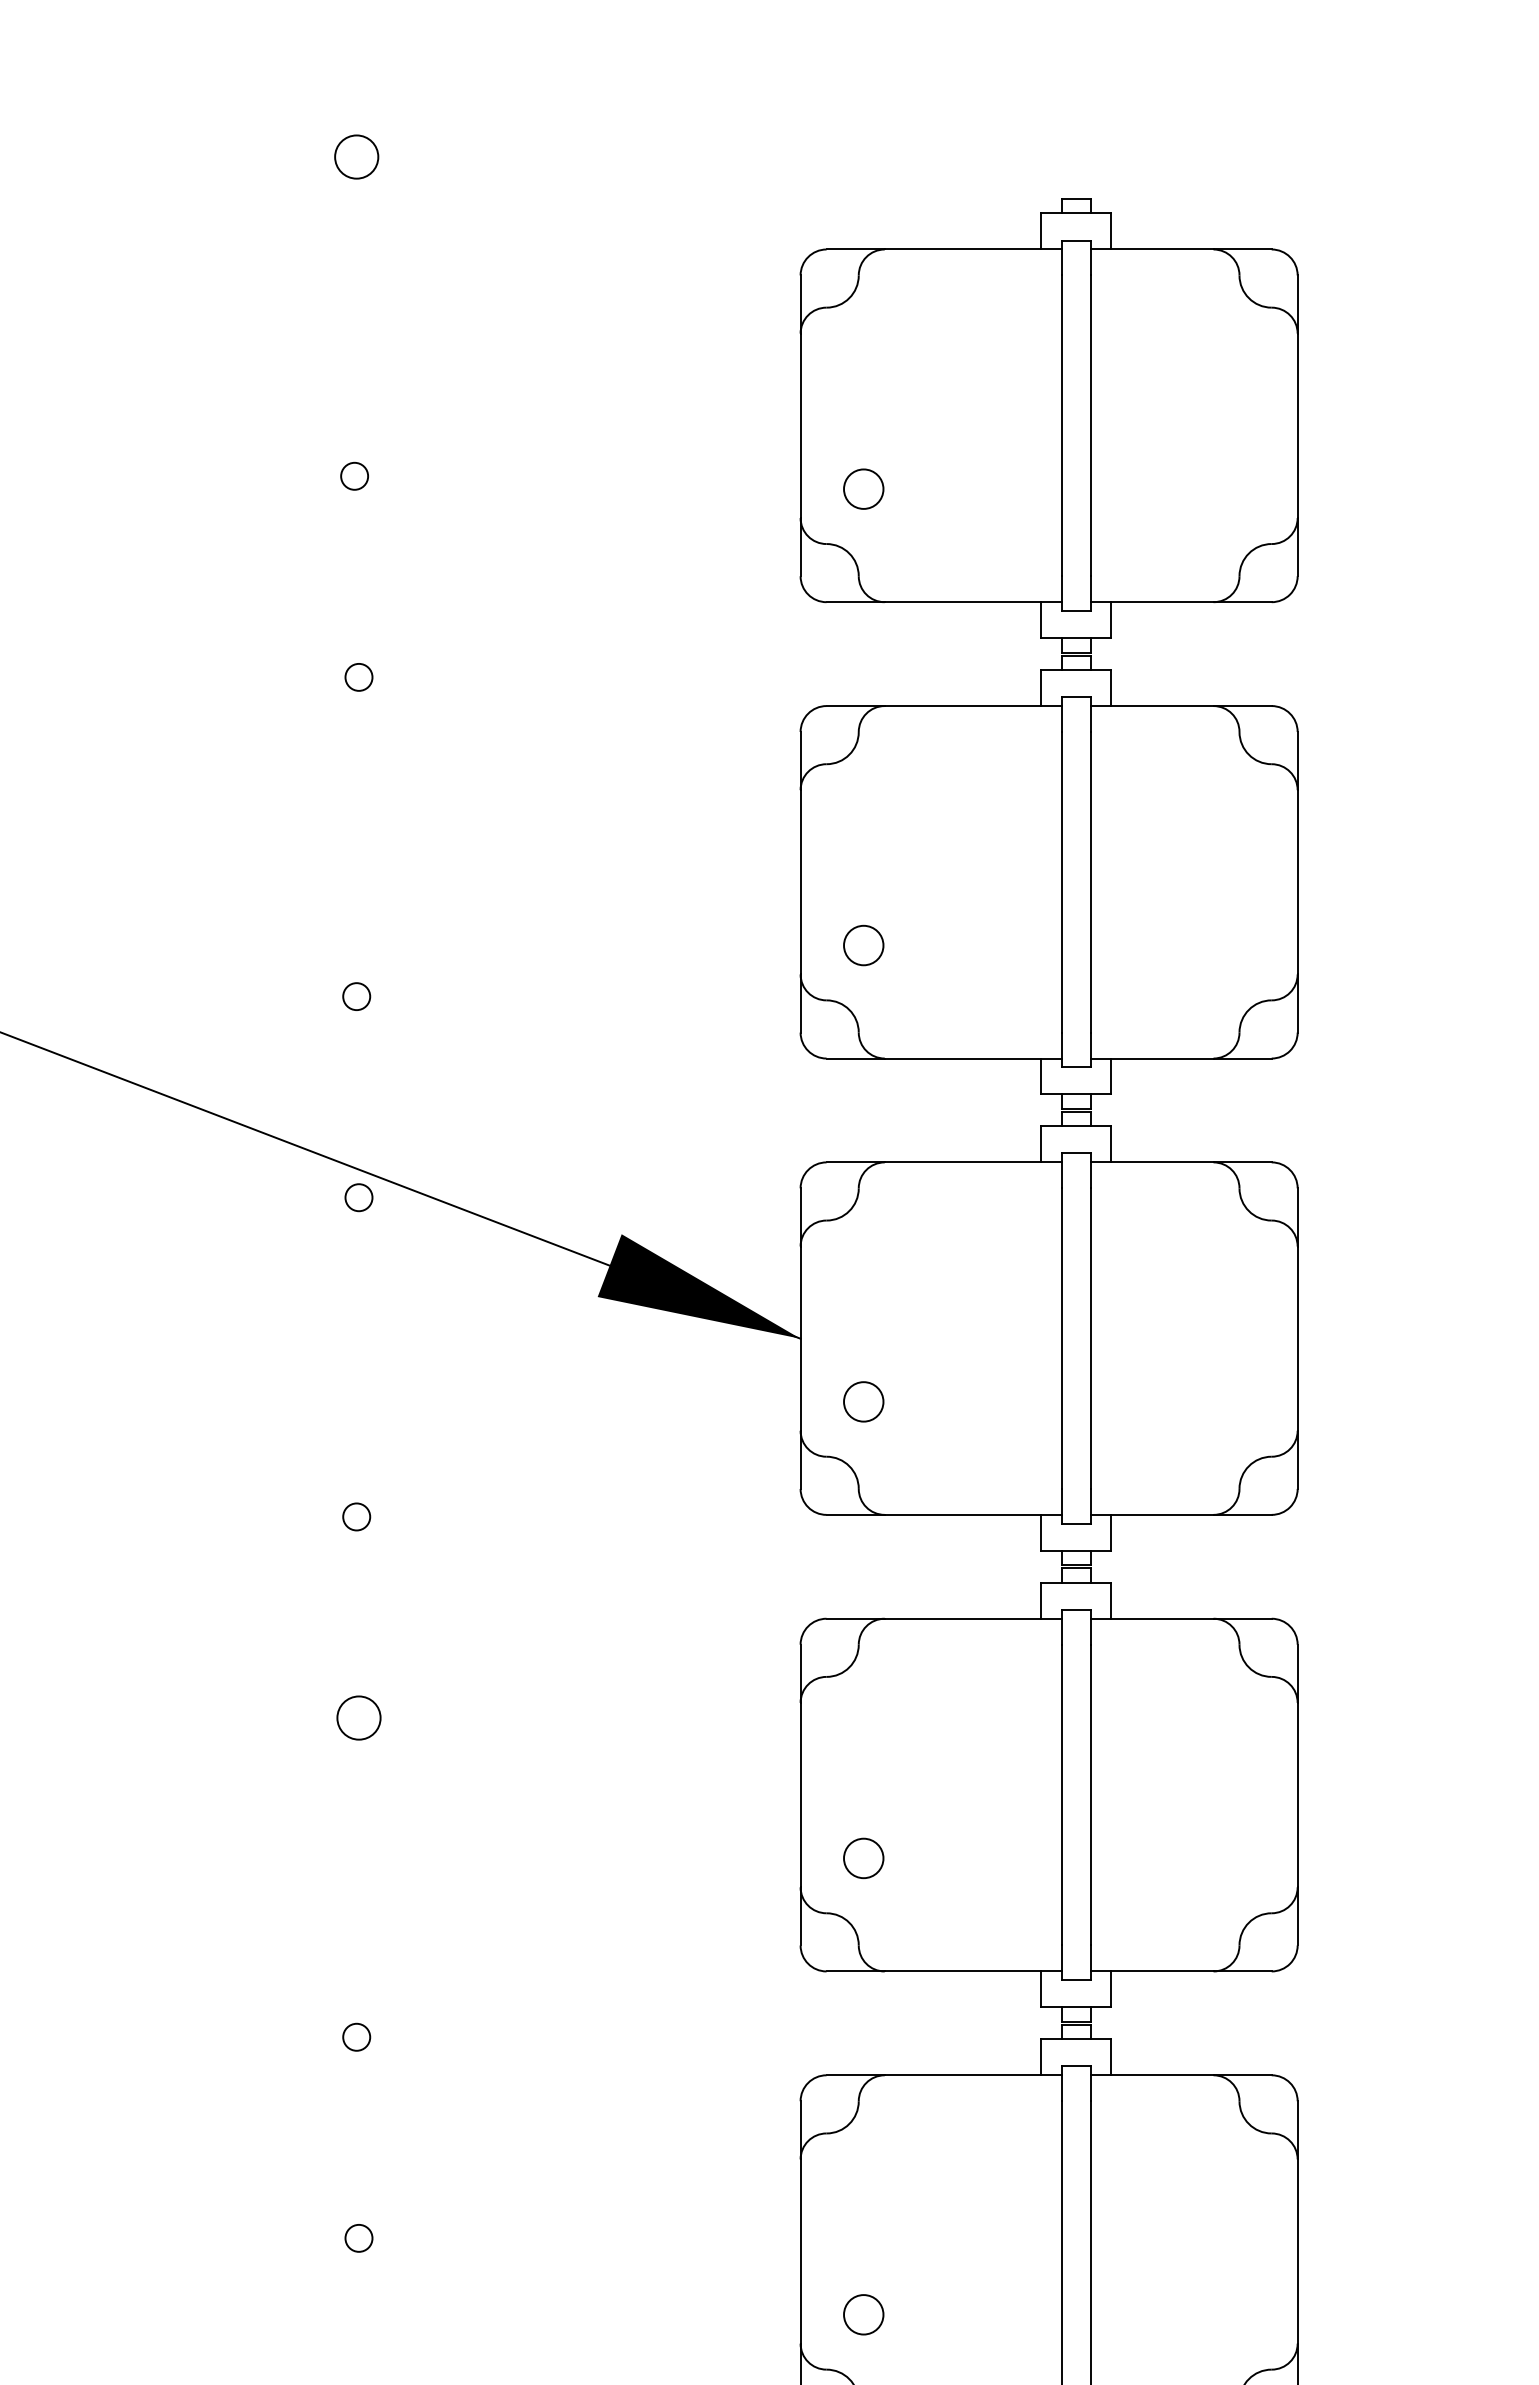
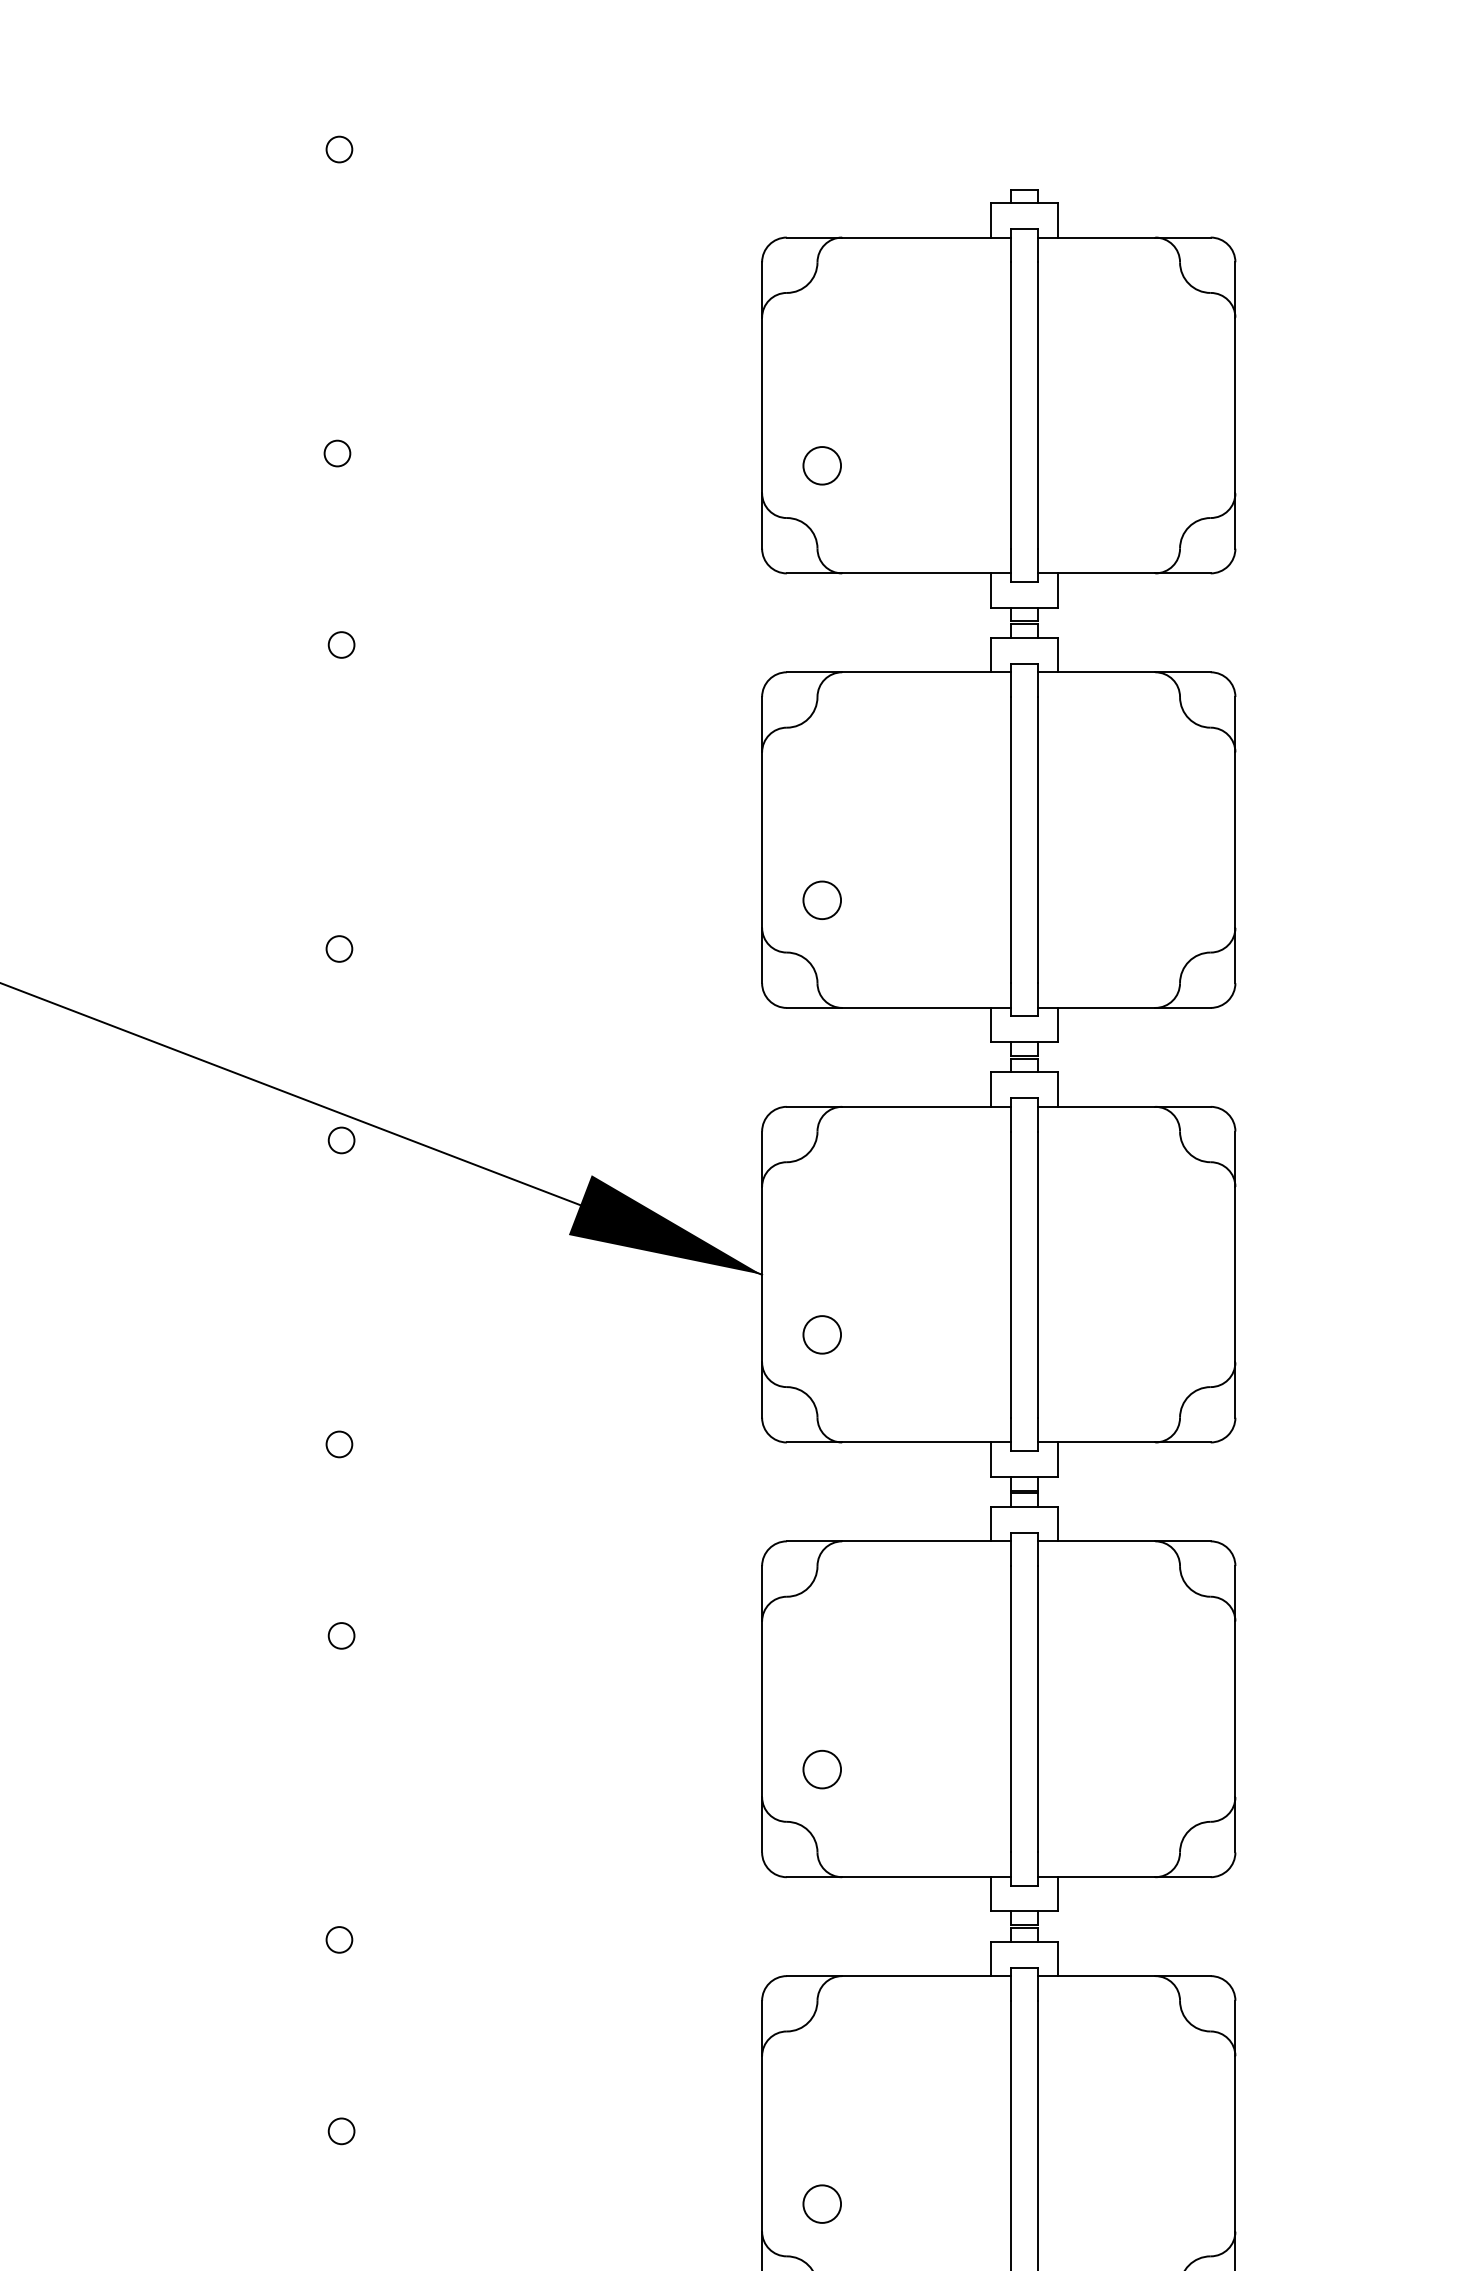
circle: (356, 156) -> (339, 149), size x0.62
circle: (358, 1717) -> (341, 1635), size x0.62

